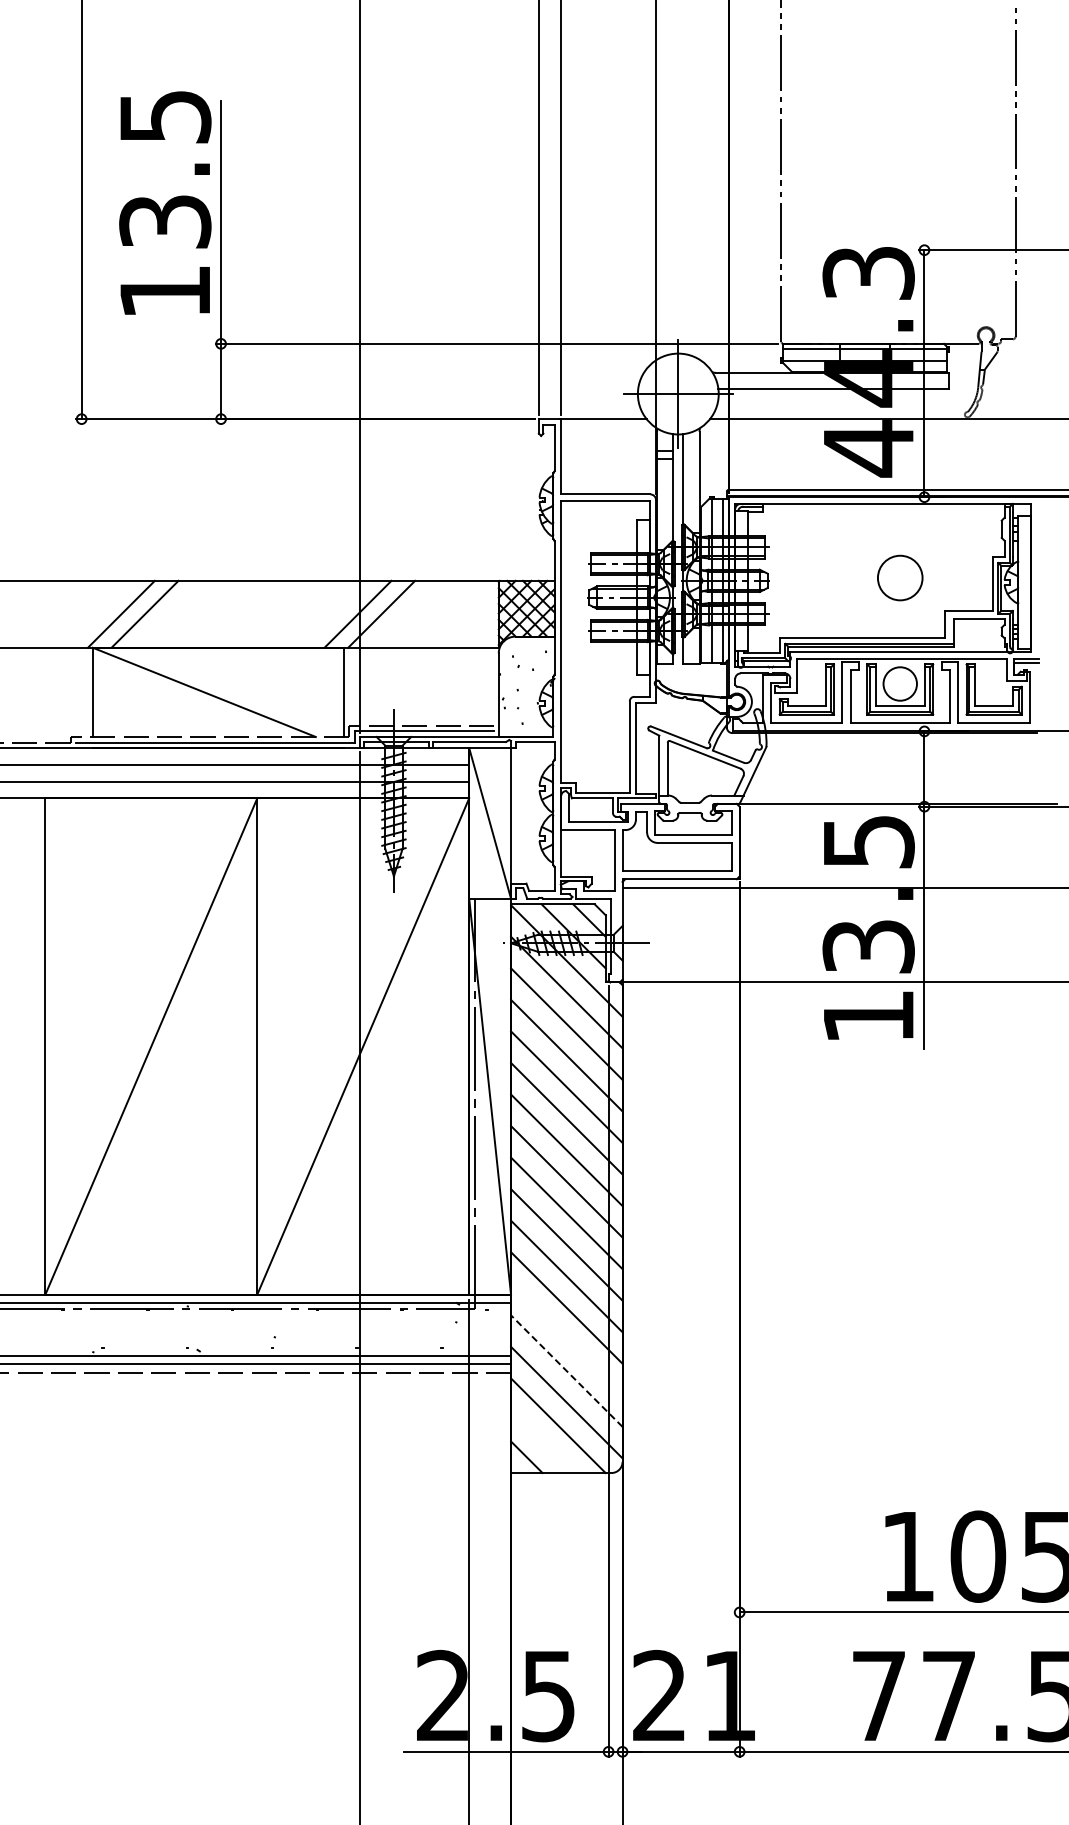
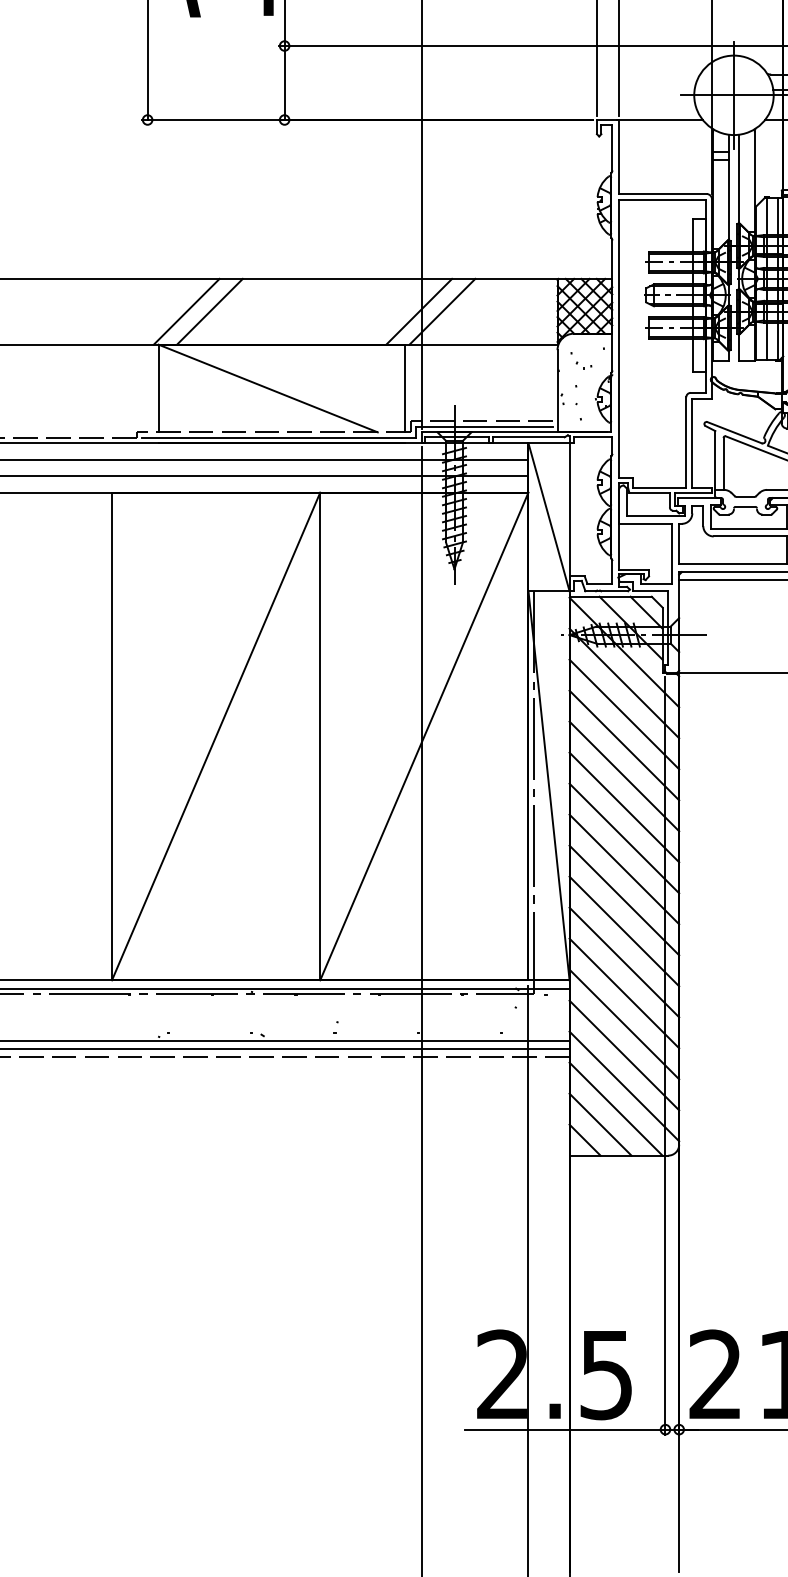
line: (566, 1339) -> (624, 1024), added
line: (566, 1371) -> (624, 1055), dashed -> solid
line: (542, 1441) -> (600, 1124), added

